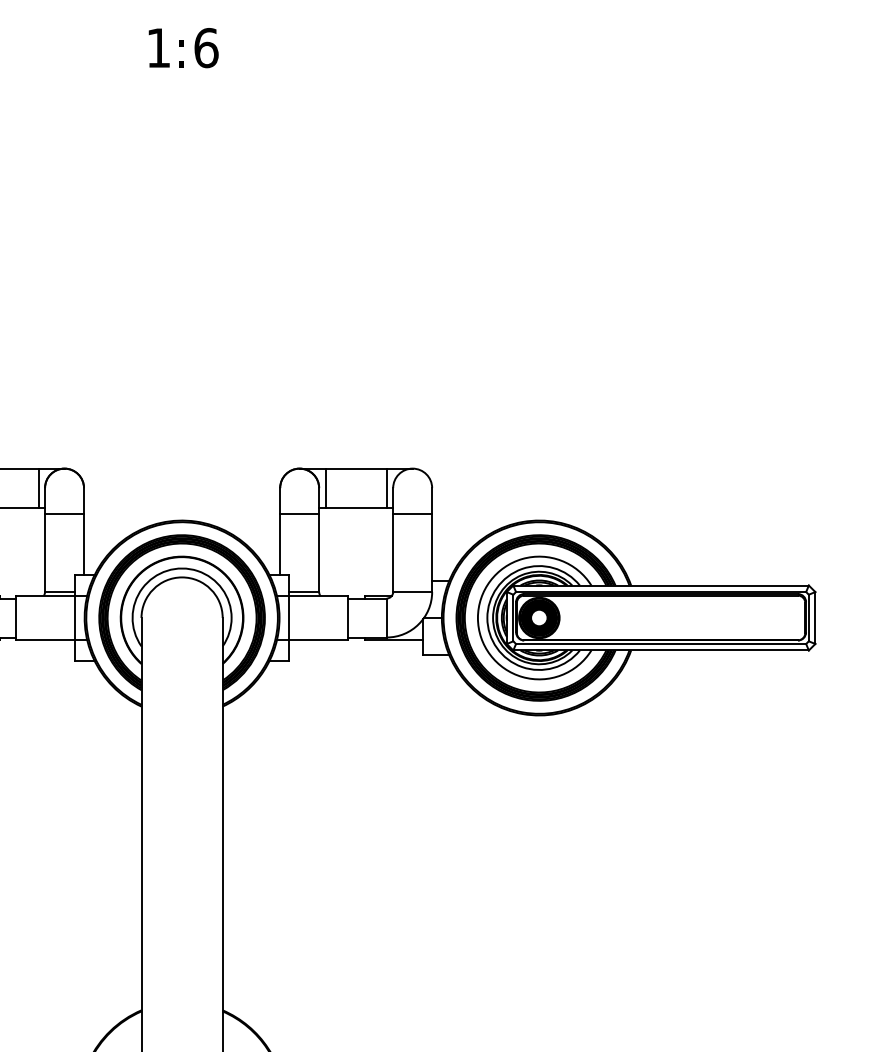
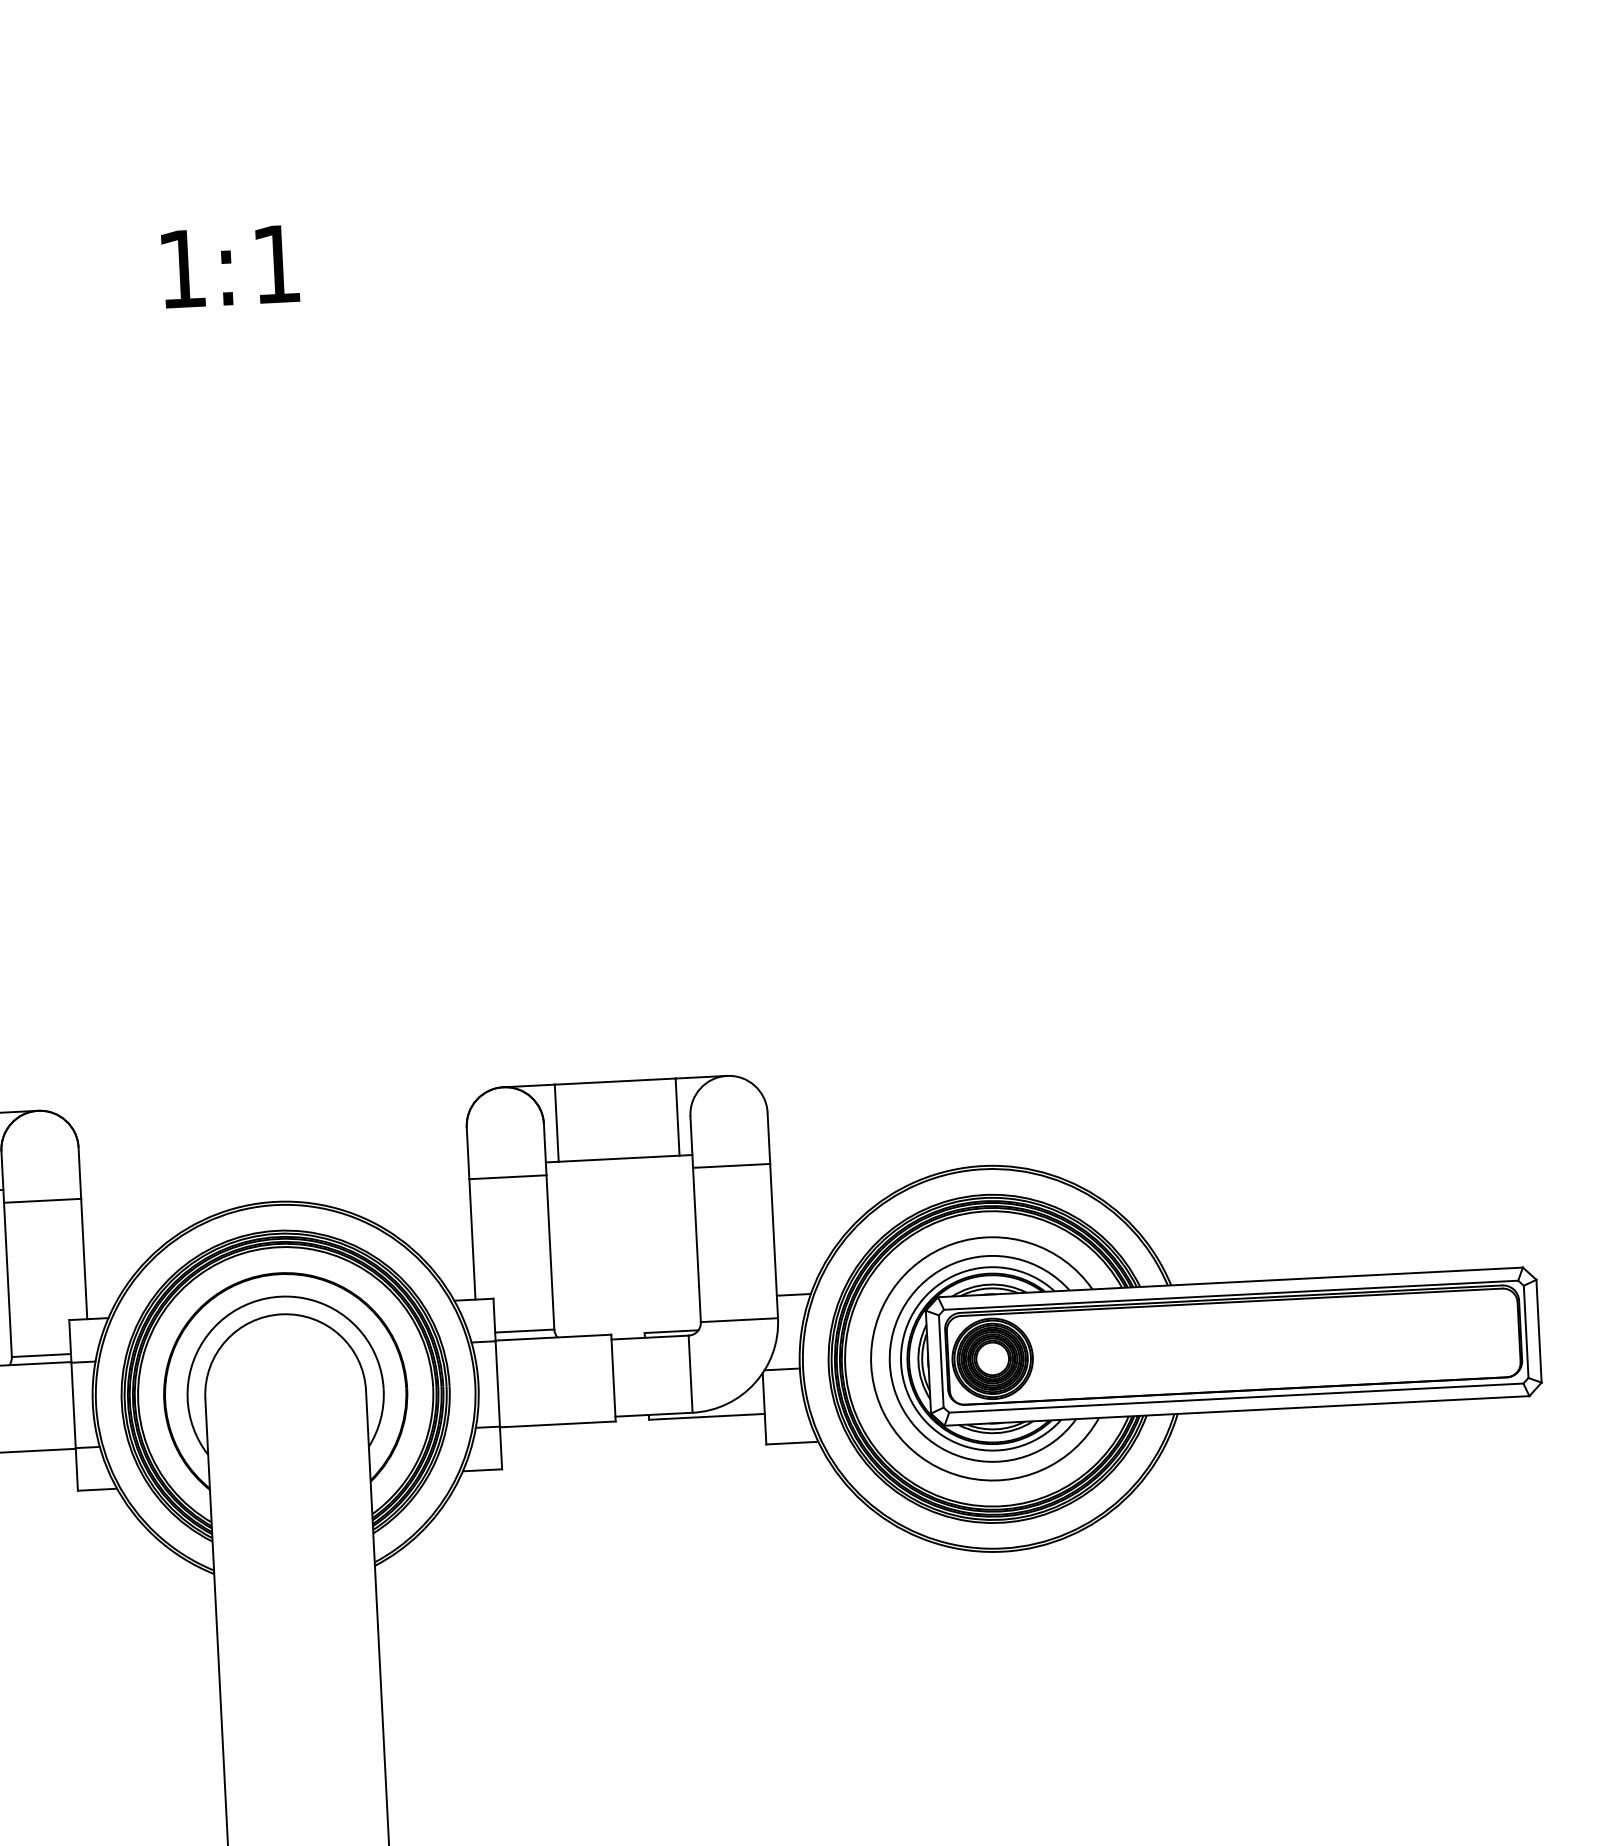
text: (206, 48) -> (276, 265), 6 -> 1

